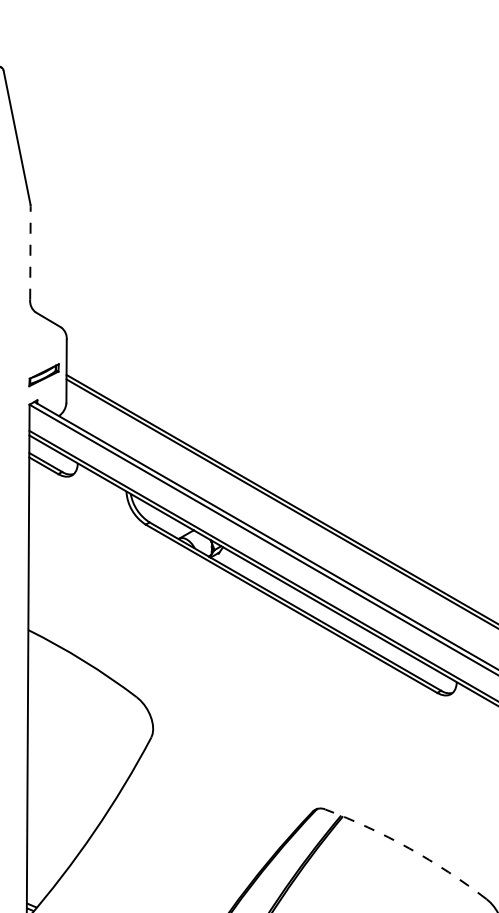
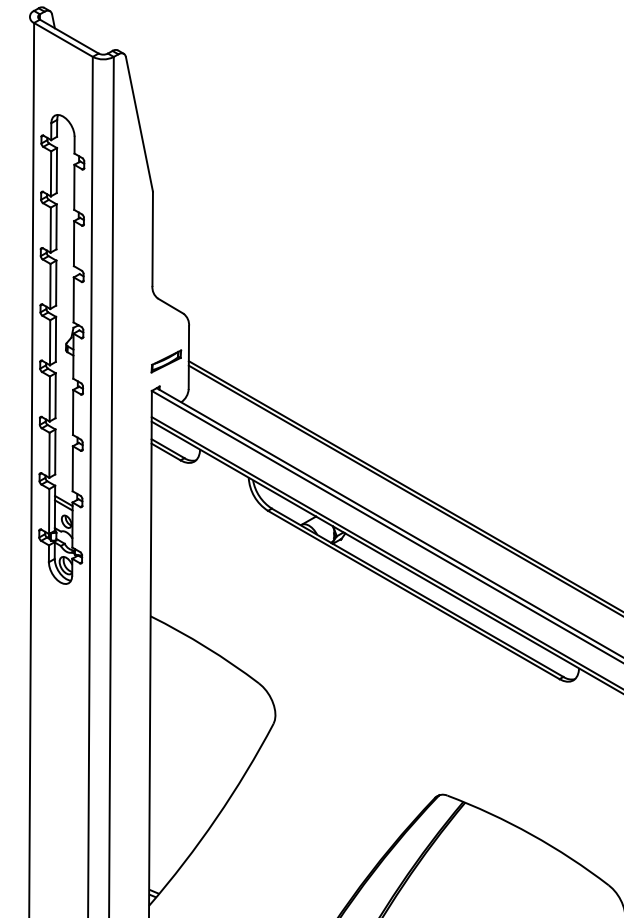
line: (30, 253) -> (152, 239), dashed -> solid
arc: (409, 848) -> (531, 834), dashed -> solid

